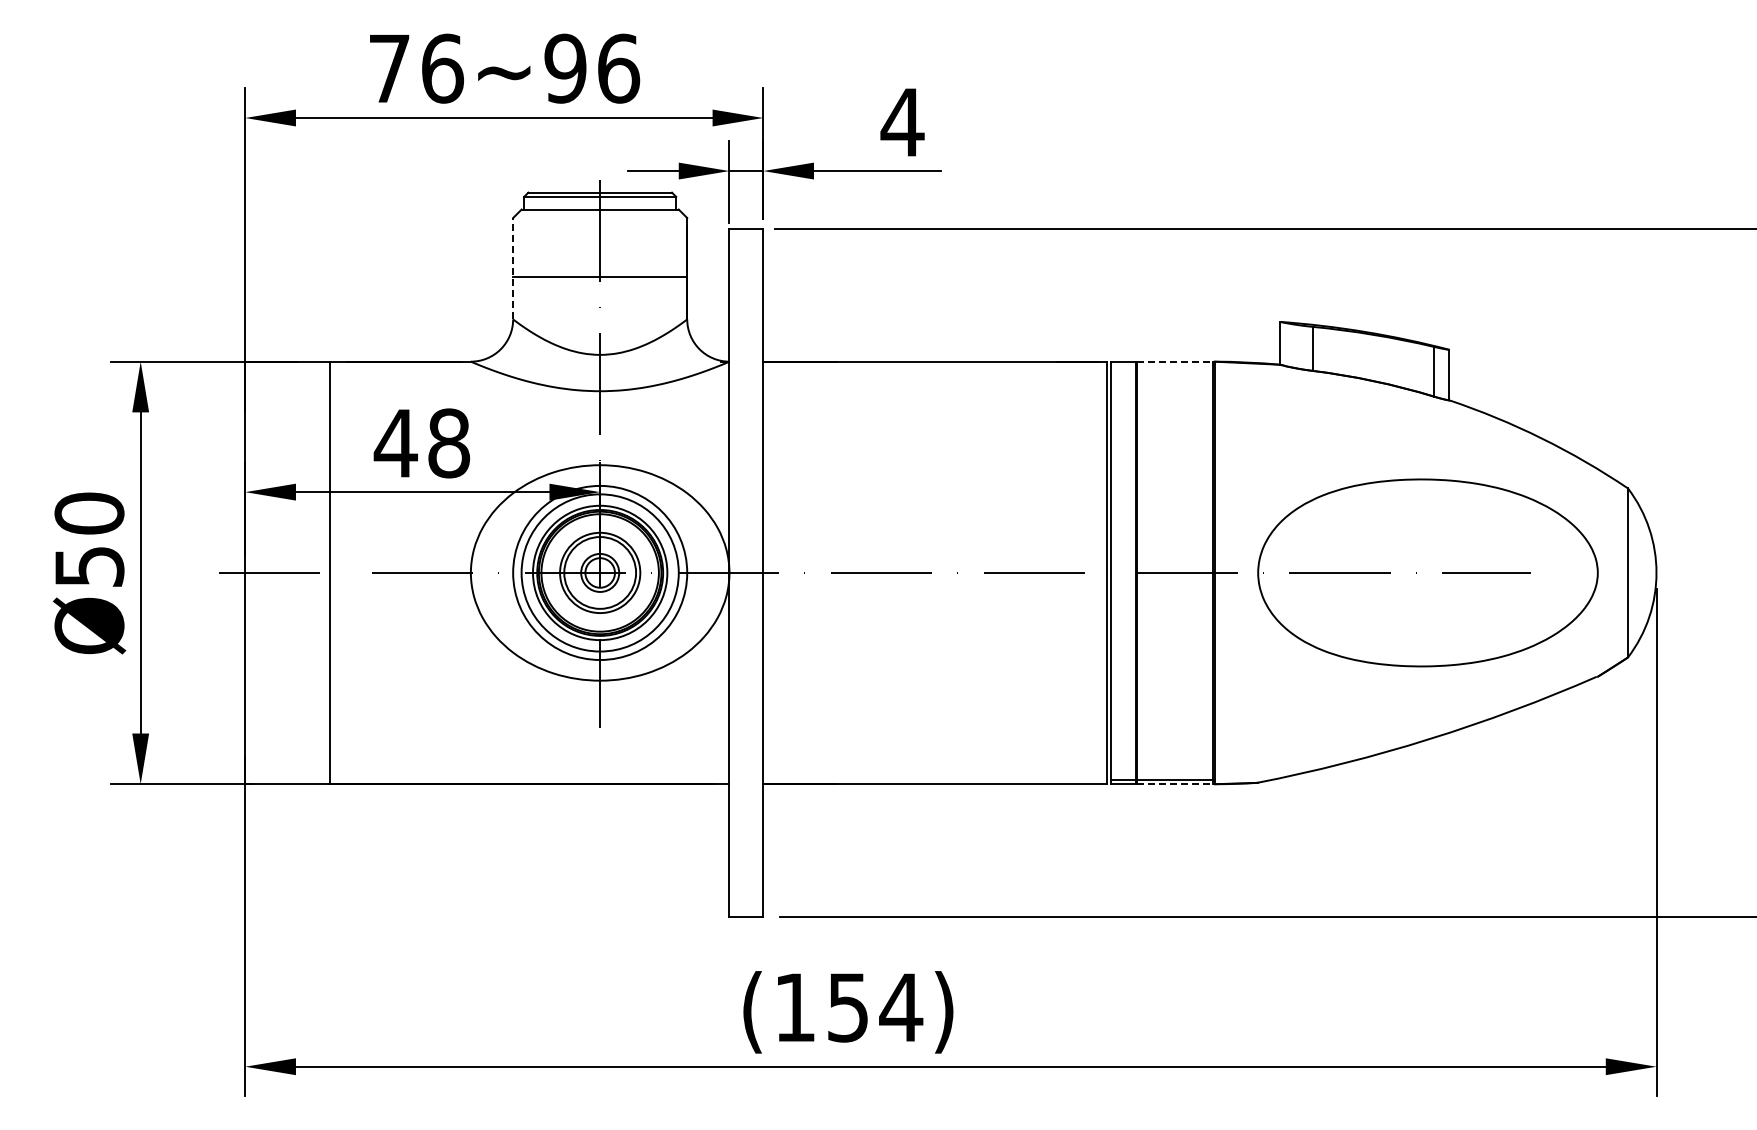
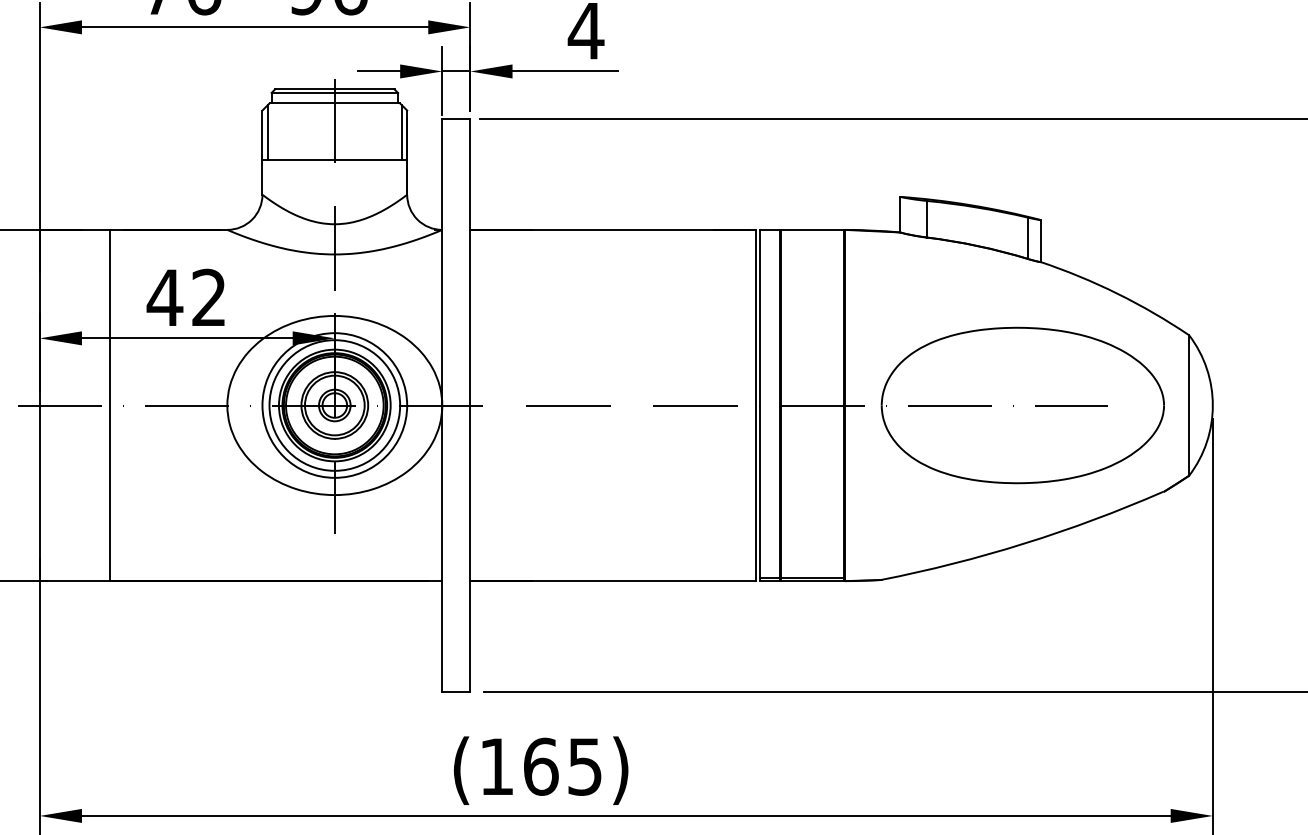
line: (519, 244) -> (267, 132), added
line: (680, 244) -> (401, 132), added
line: (513, 268) -> (262, 152), dashed -> solid
line: (1175, 361) -> (813, 229), dashed -> solid
text: (449, 443) -> (209, 297), 48 -> 42
line: (1175, 784) -> (813, 581), dashed -> solid
text: (875, 1007) -> (563, 766), (154) -> (165)

